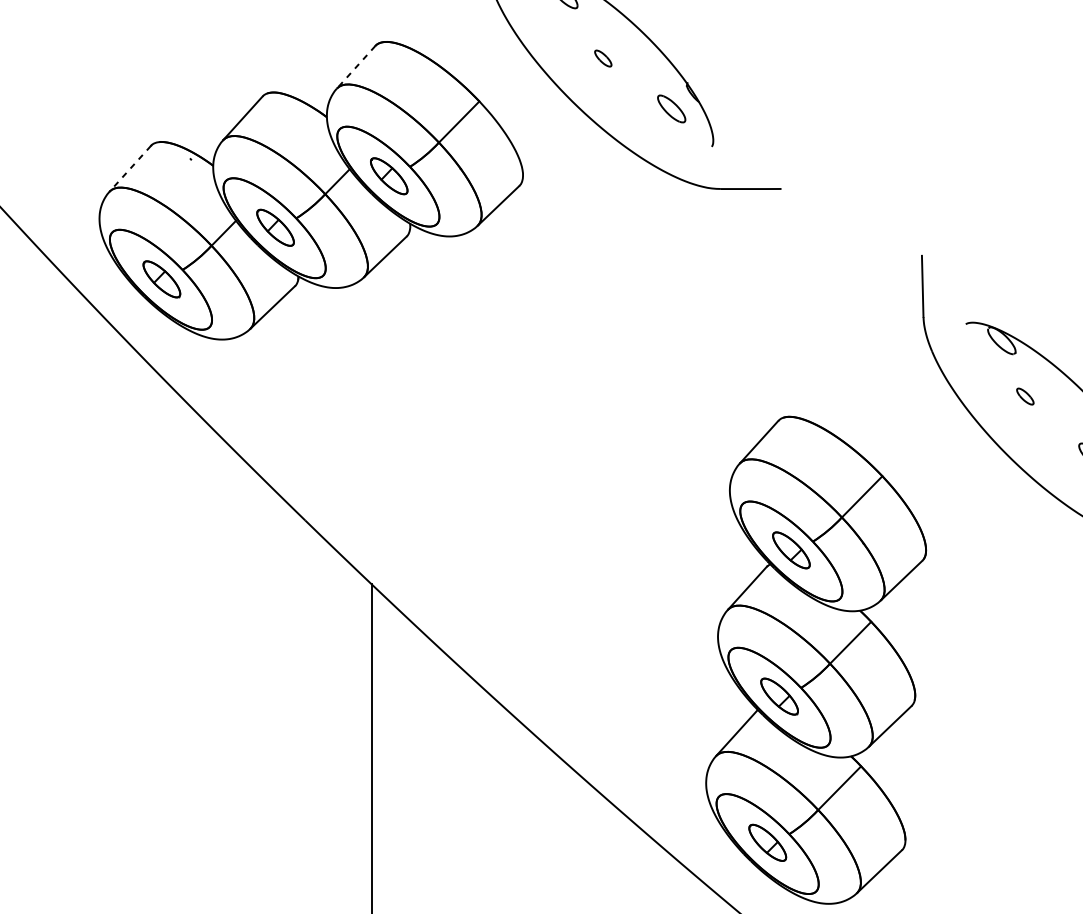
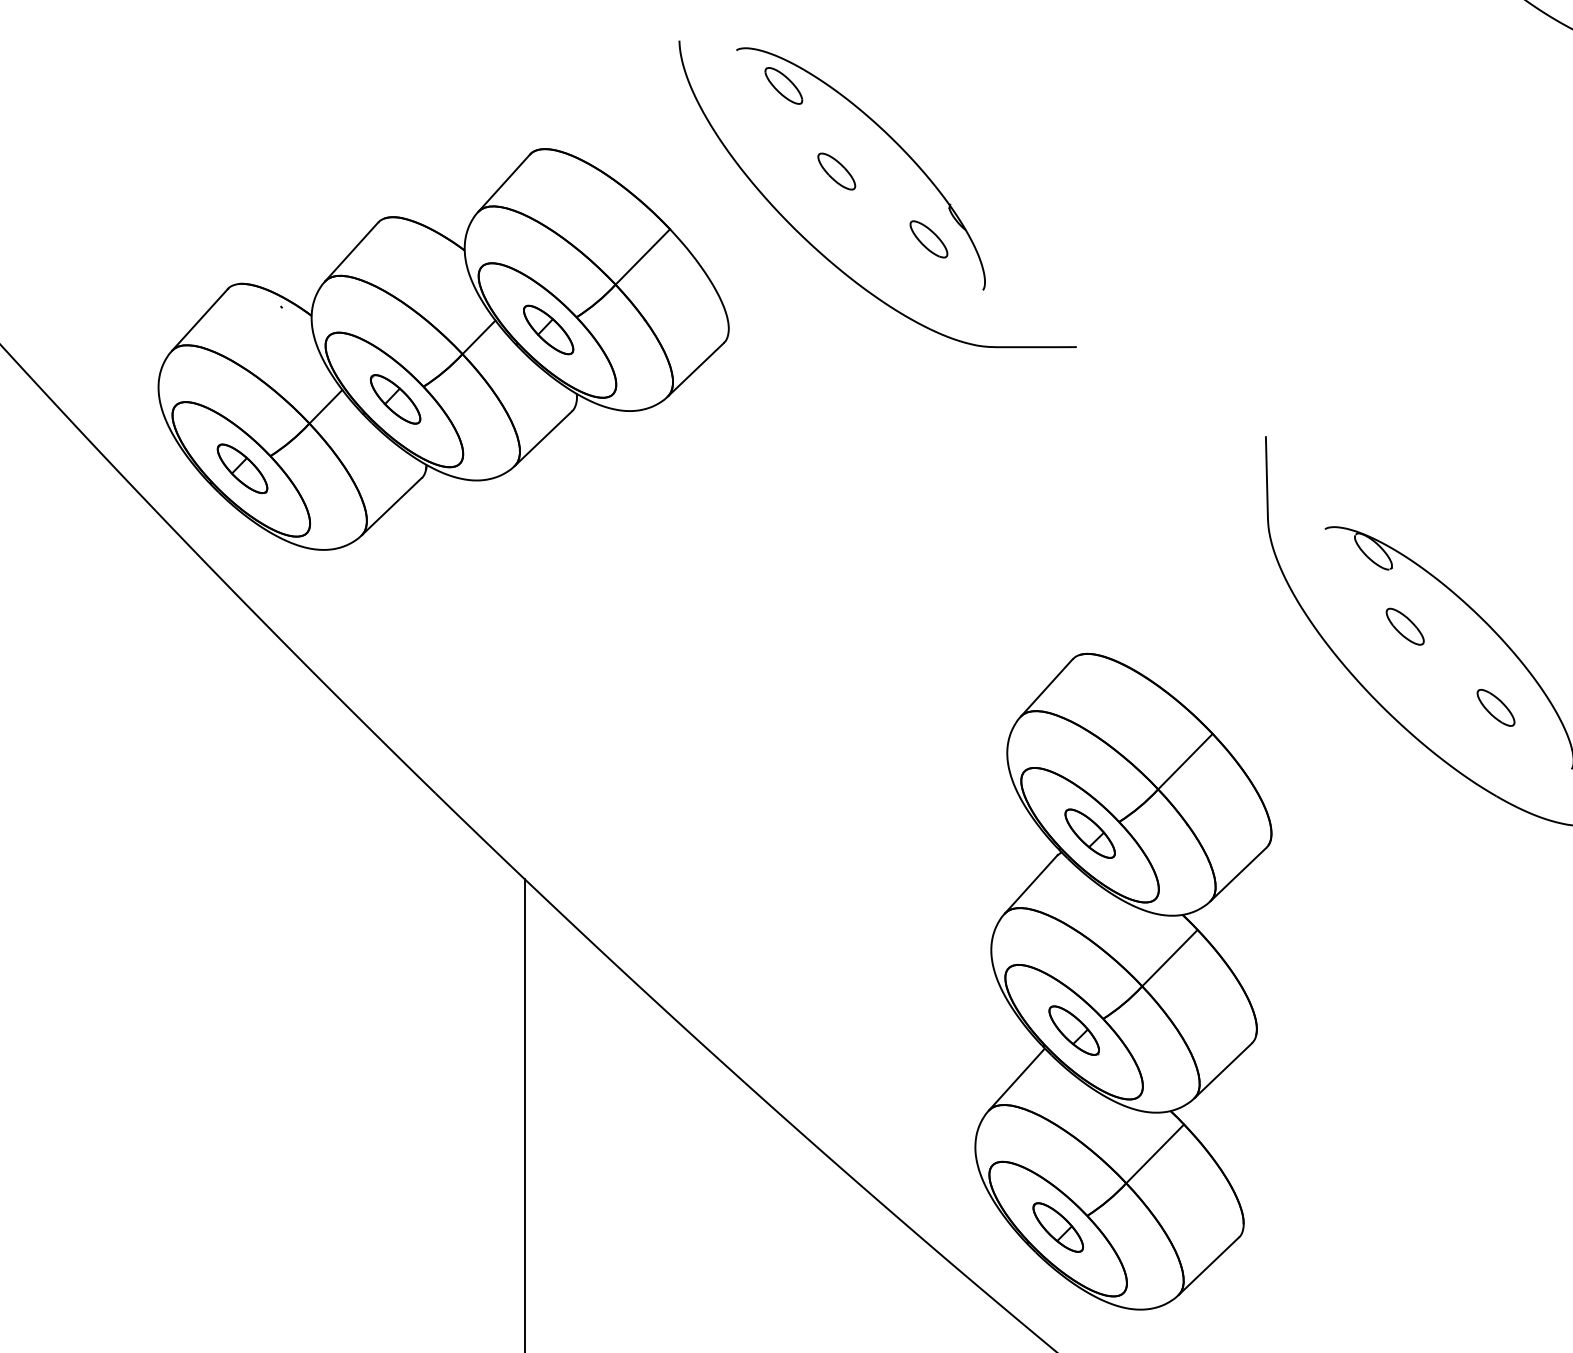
part: (603, 58) -> (836, 171), size x1.67
line: (356, 67) -> (504, 183), dashed -> solid
line: (129, 169) -> (199, 320), dashed -> solid
part: (1024, 396) -> (1404, 626), size x1.67

